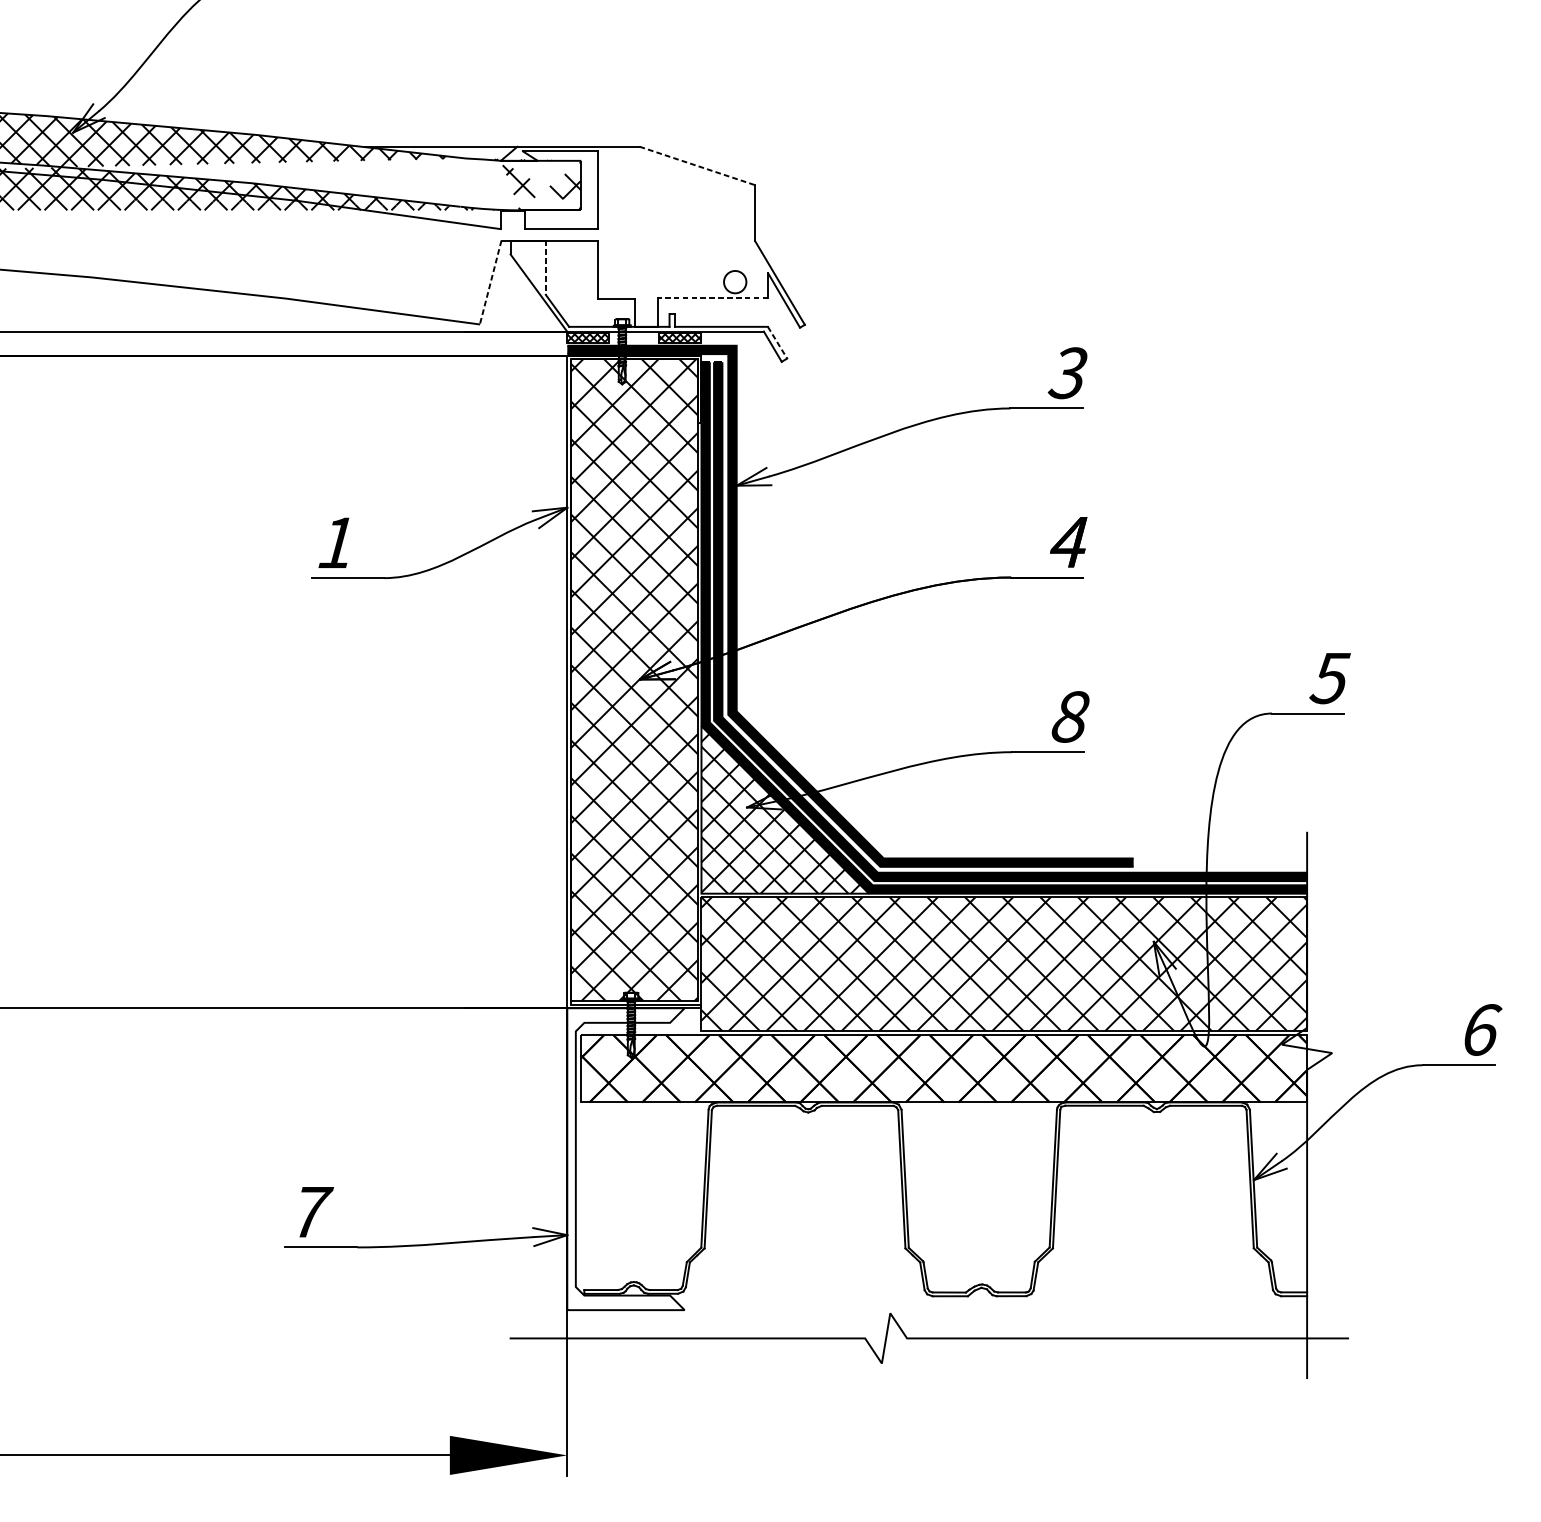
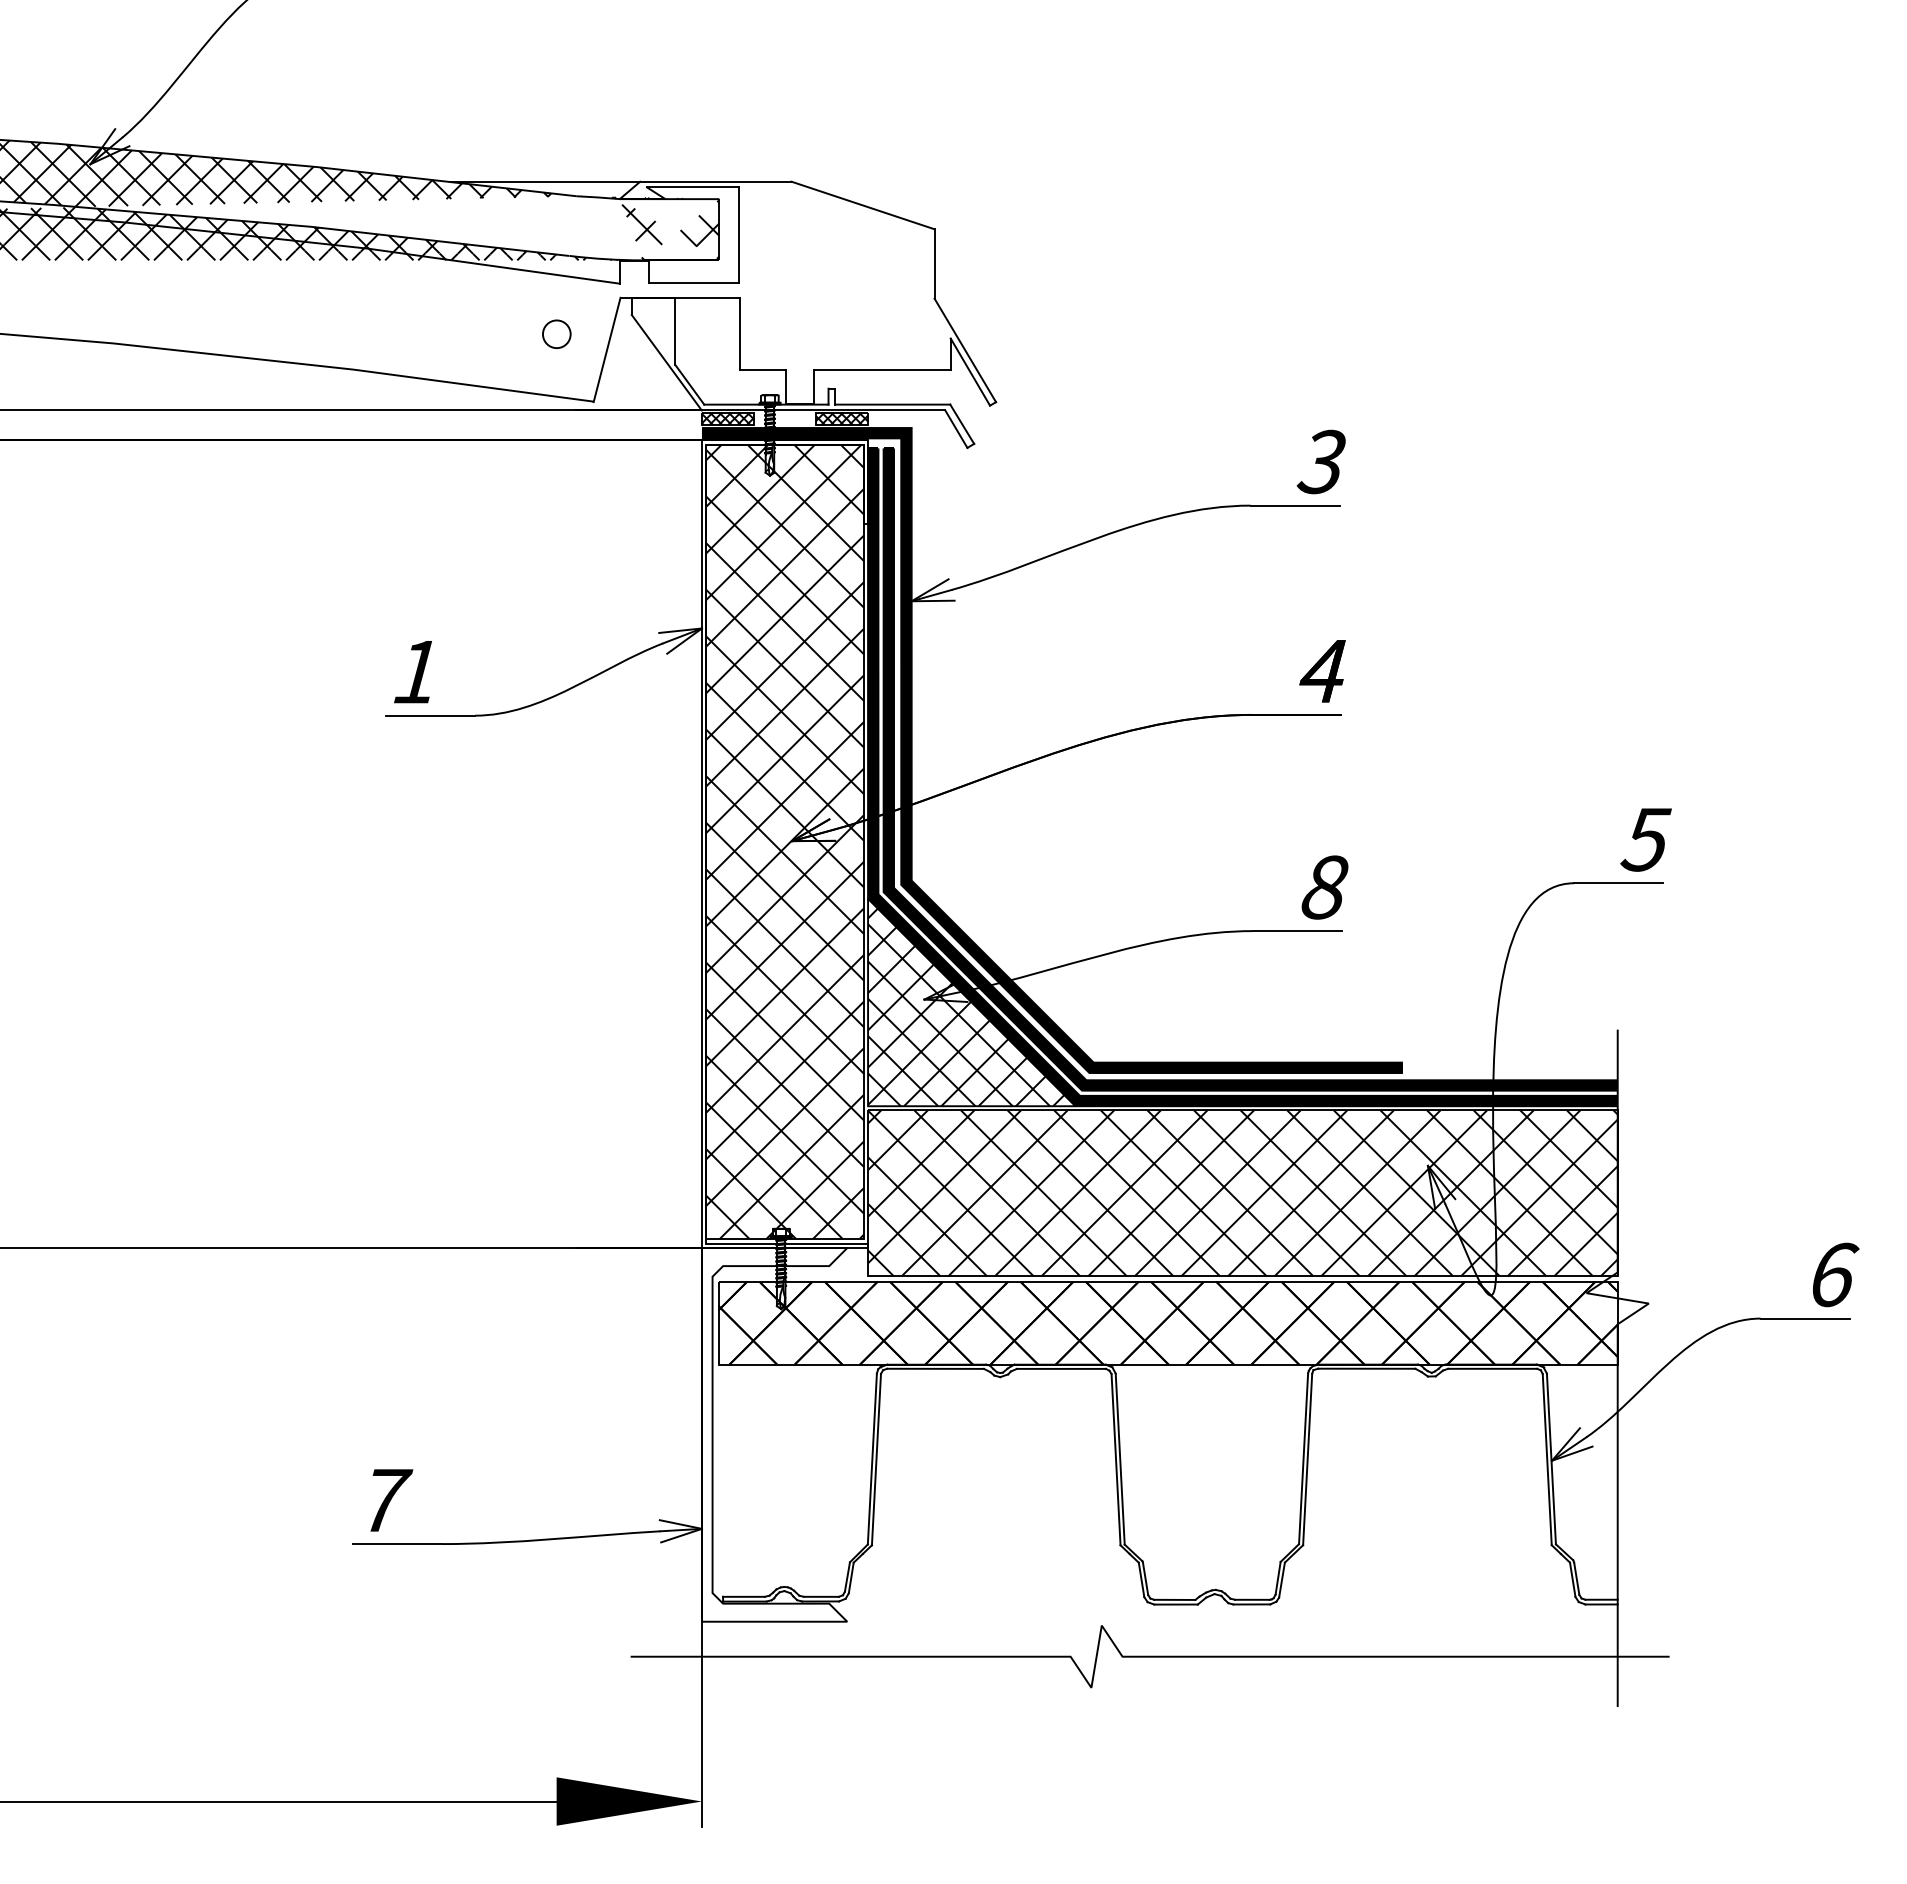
line: (697, 165) -> (863, 205), dashed -> solid
line: (545, 267) -> (675, 331), dashed -> solid
part: (734, 281) -> (556, 333), moved
line: (490, 282) -> (607, 349), dashed -> solid
line: (713, 298) -> (882, 369), dashed -> solid
line: (777, 342) -> (962, 424), dashed -> solid

